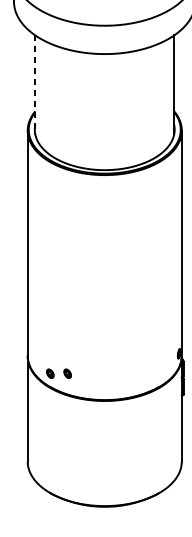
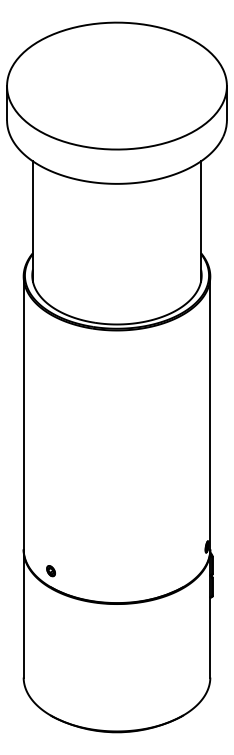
line: (35, 85) -> (32, 221), dashed -> solid
part: (67, 374) -> (71, 571), removed

